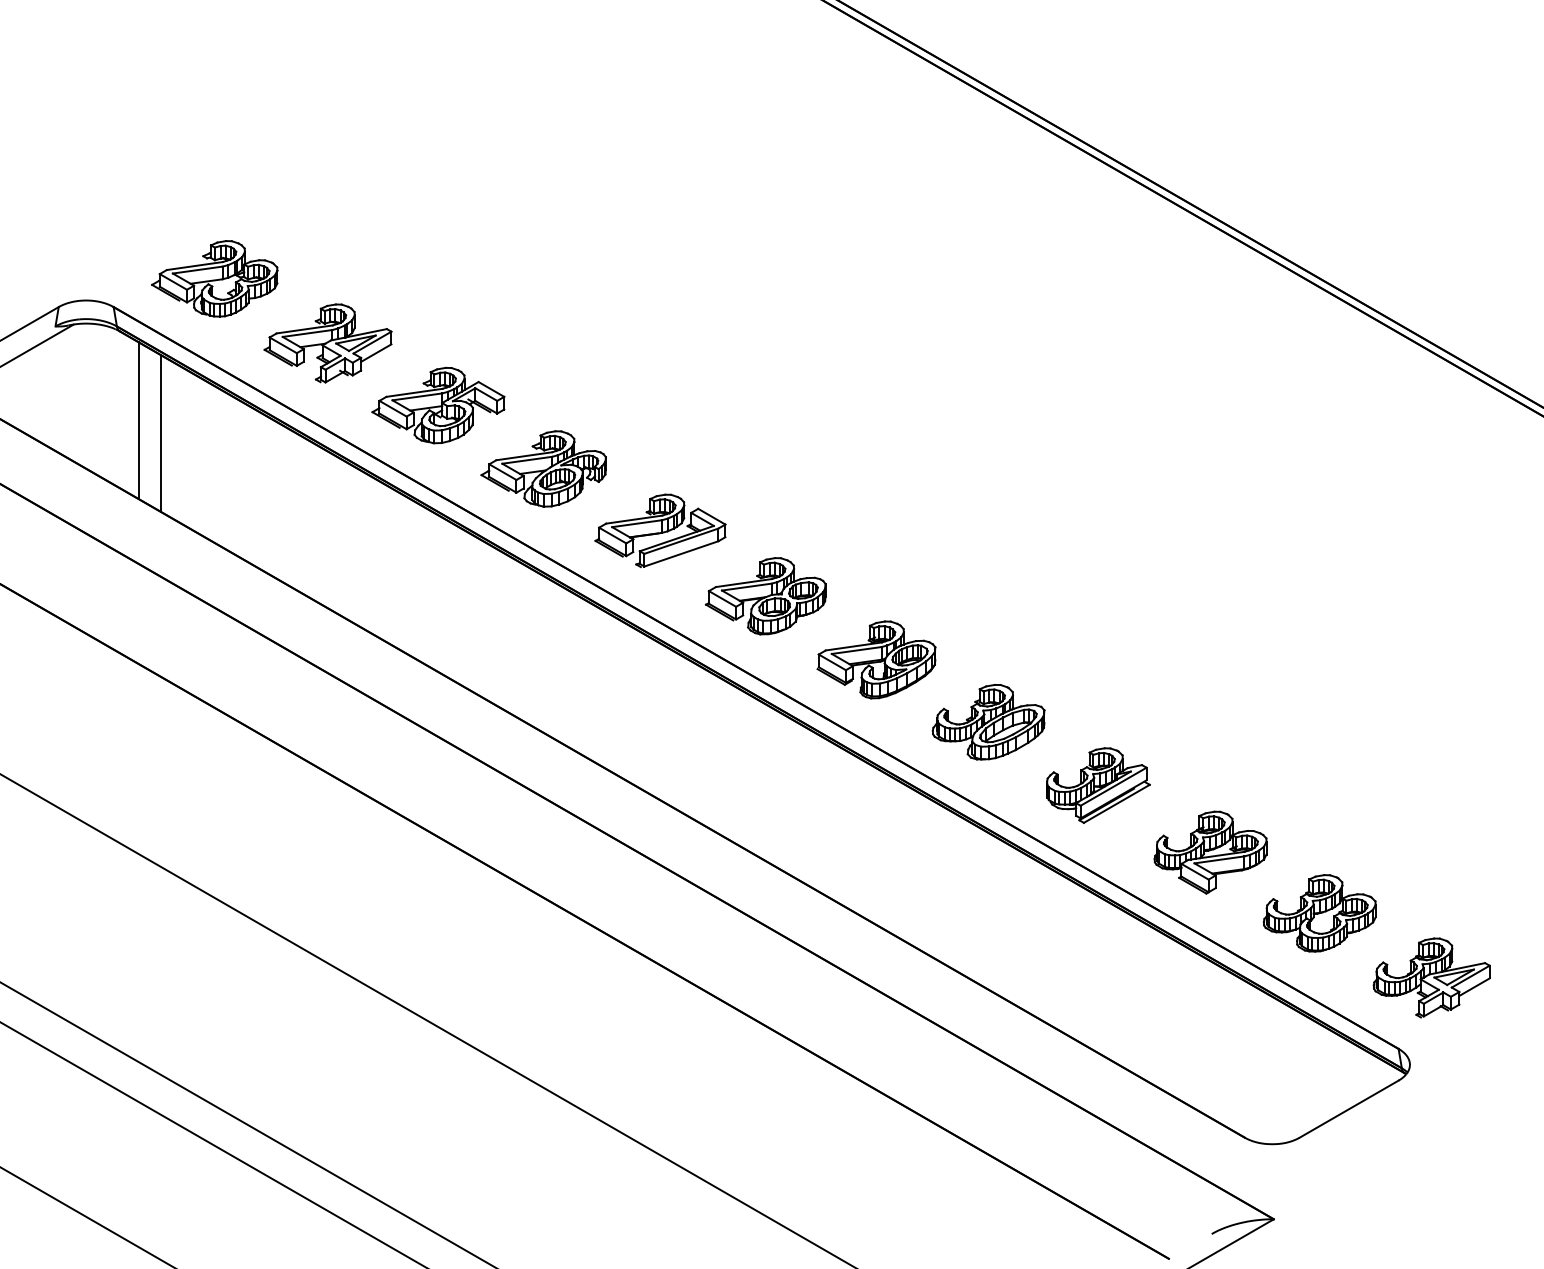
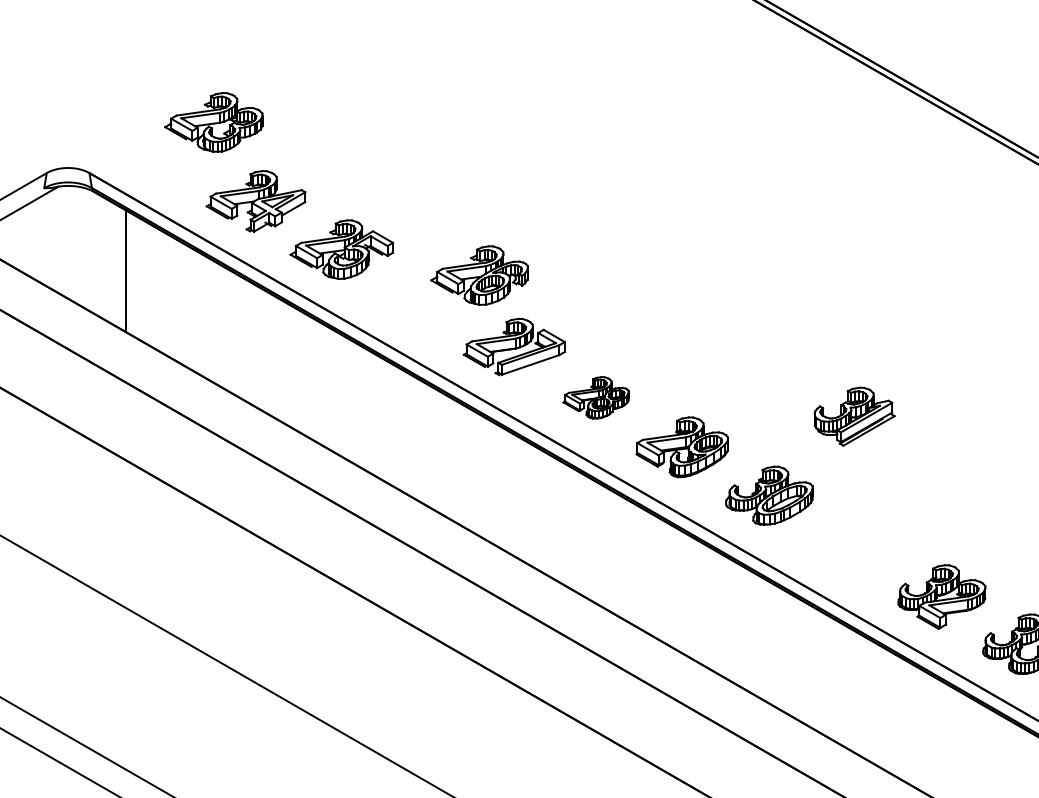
part: (214, 278) -> (213, 122), moved
line: (138, 420) -> (108, 261), removed
part: (543, 468) -> (479, 275), moved
part: (765, 596) -> (596, 398), size x0.7
part: (1098, 785) -> (854, 416), moved

